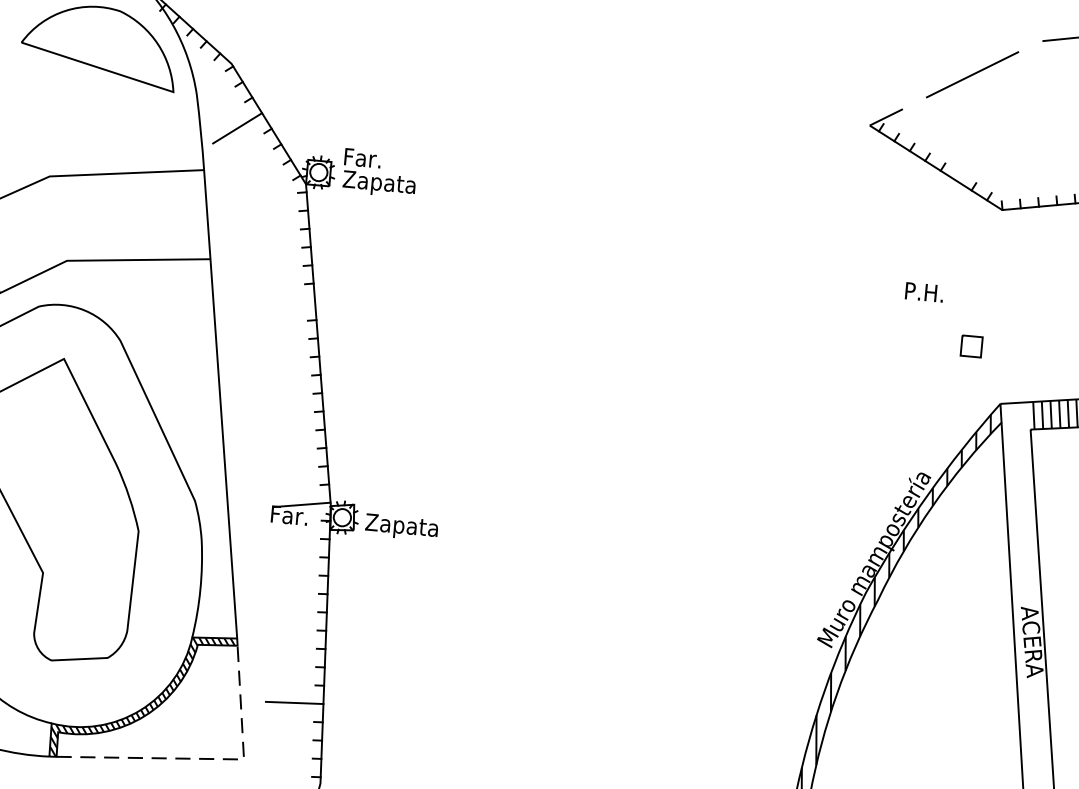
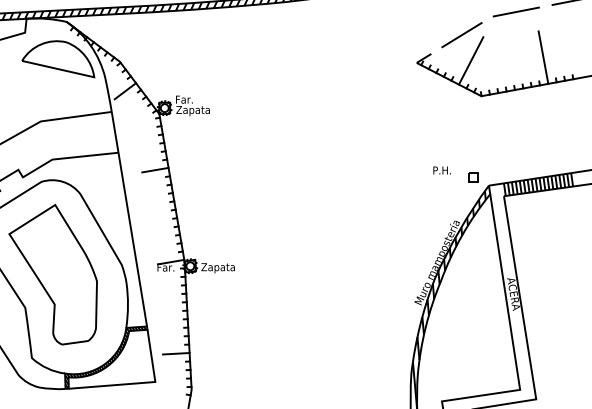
line: (985, 131) -> (470, 60), added
text: (923, 292) -> (441, 170), moved
line: (286, 302) -> (155, 169), added
part: (972, 346) -> (473, 177), moved
line: (209, 759) -> (139, 383), dashed -> solid

